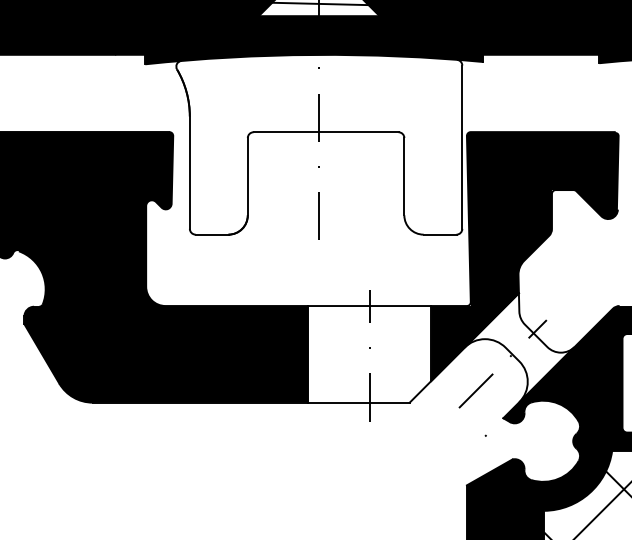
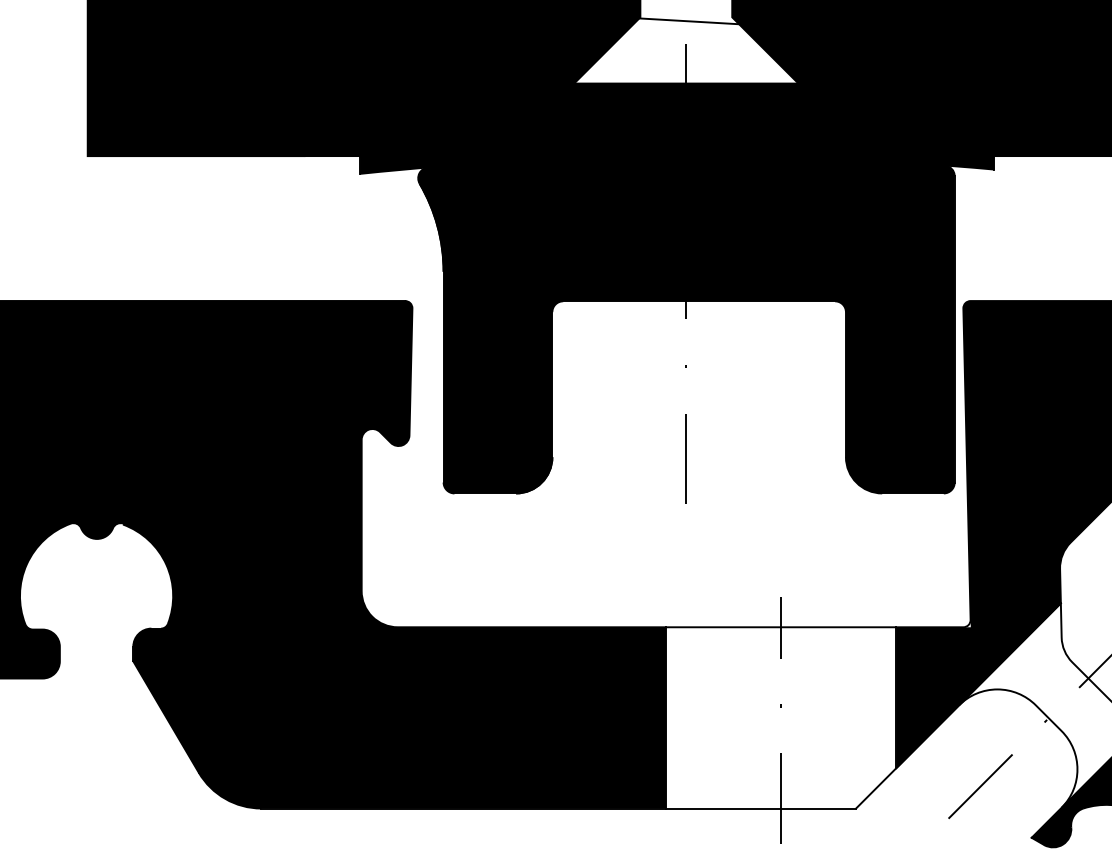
fill: (319, 144) -> (686, 324), added

